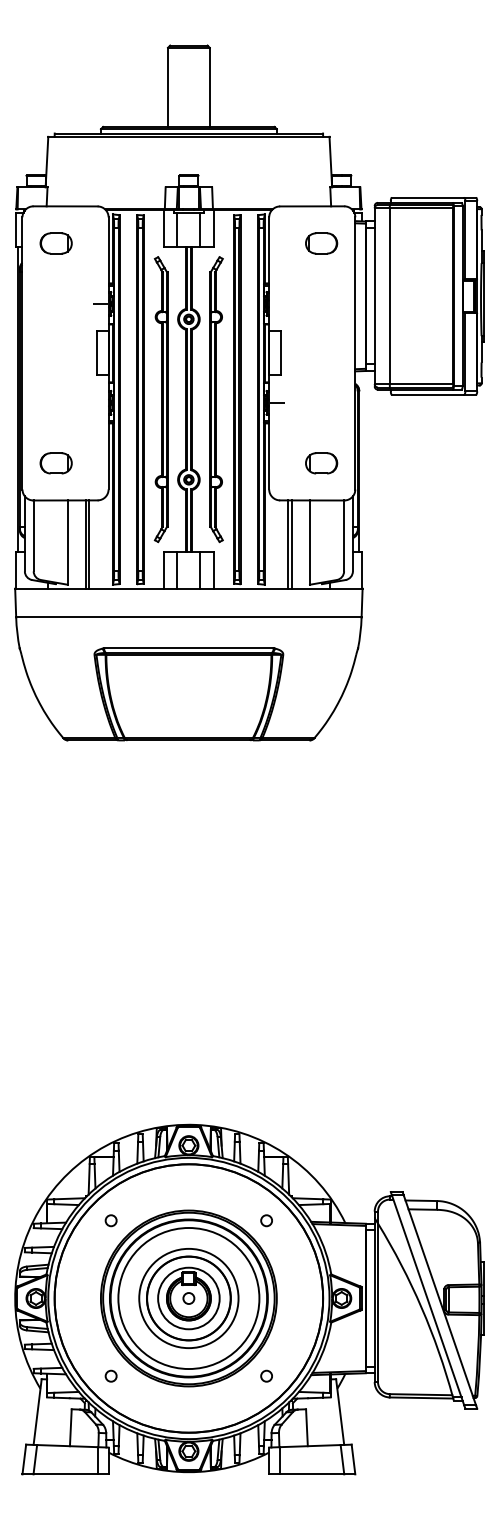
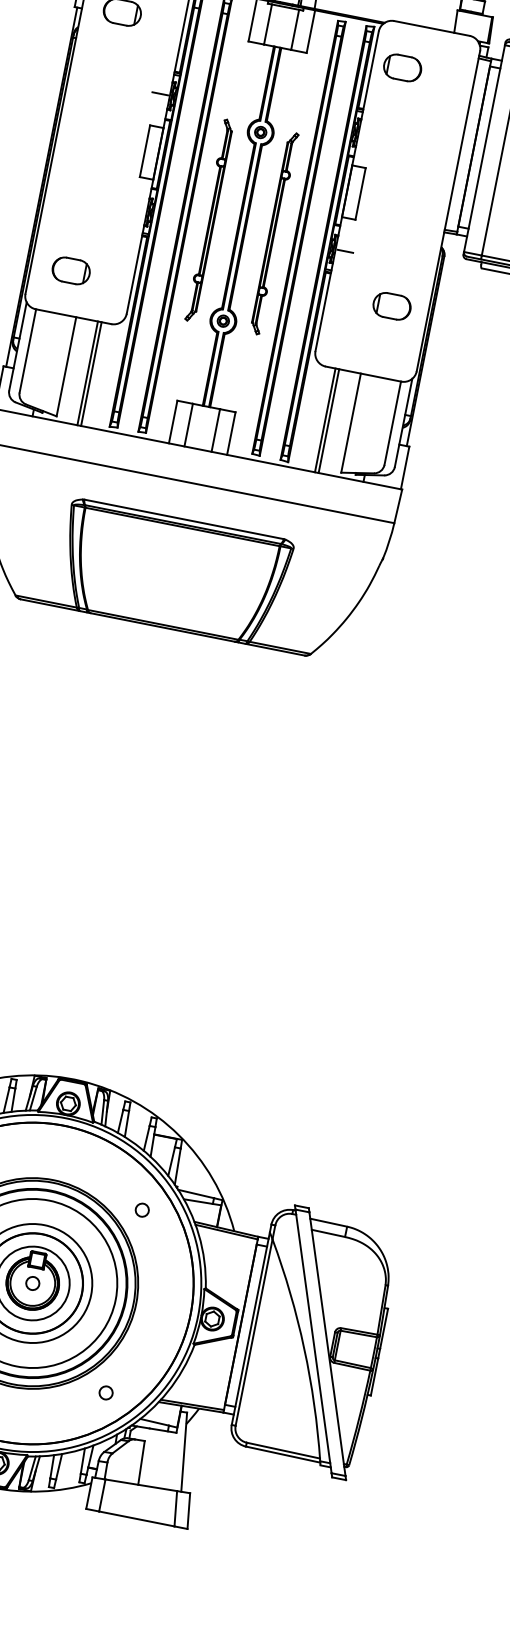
part: (321, 243) -> (402, 67), moved
part: (160, 399) -> (208, 220), size x0.6
part: (216, 399) -> (274, 233), size x0.6
part: (321, 463) -> (391, 306), moved

